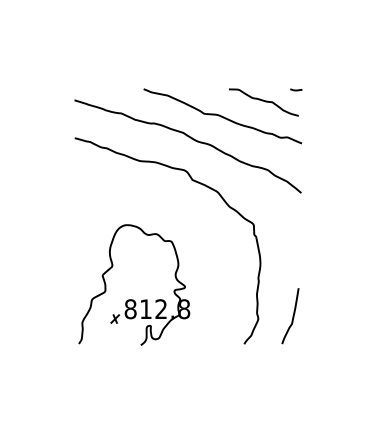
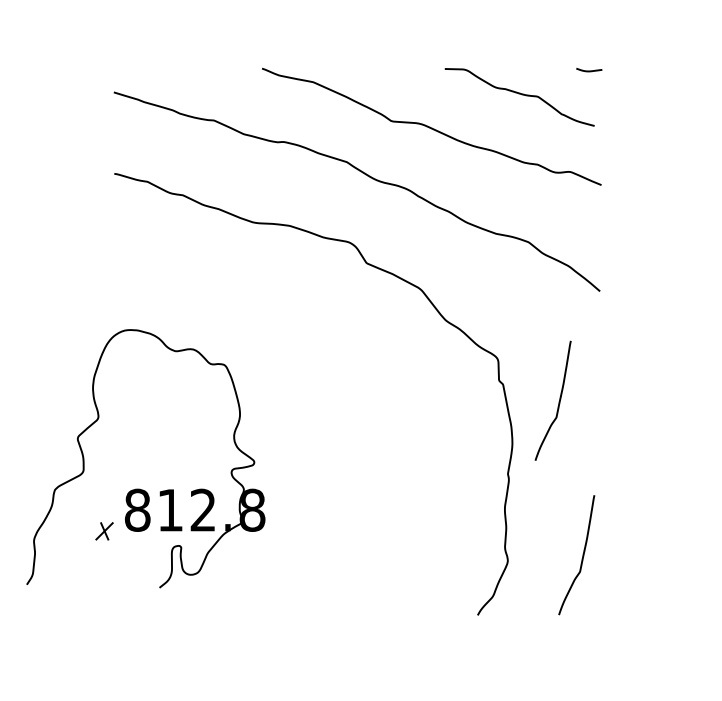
curve: (281, 244) -> (557, 401), added
part: (133, 299) -> (143, 489), moved

